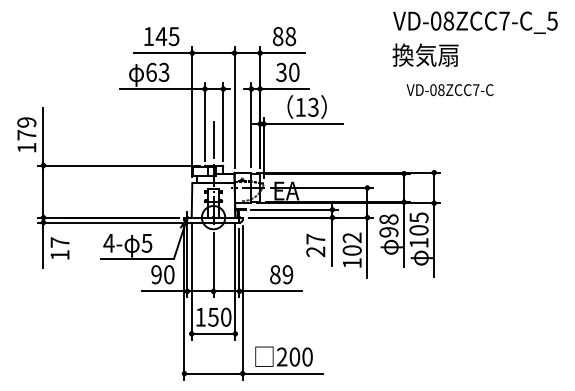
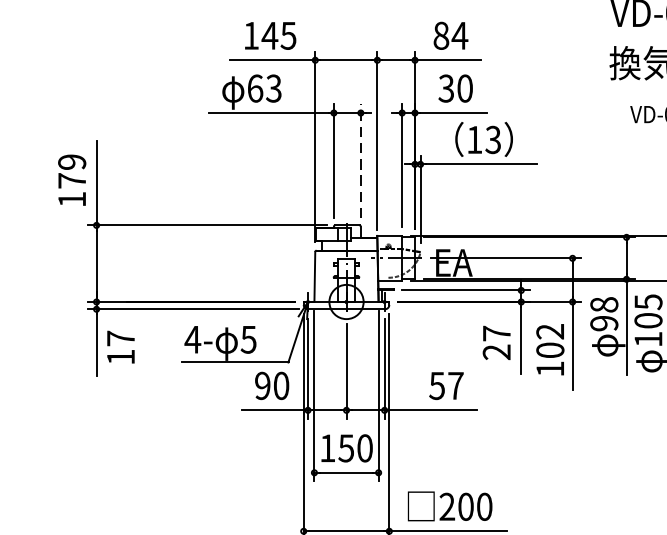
text: (290, 36) -> (459, 35), 88 -> 84
line: (223, 121) -> (361, 160), solid -> dashed
line: (213, 140) -> (346, 188), removed
text: (281, 274) -> (446, 385), 89 -> 57

